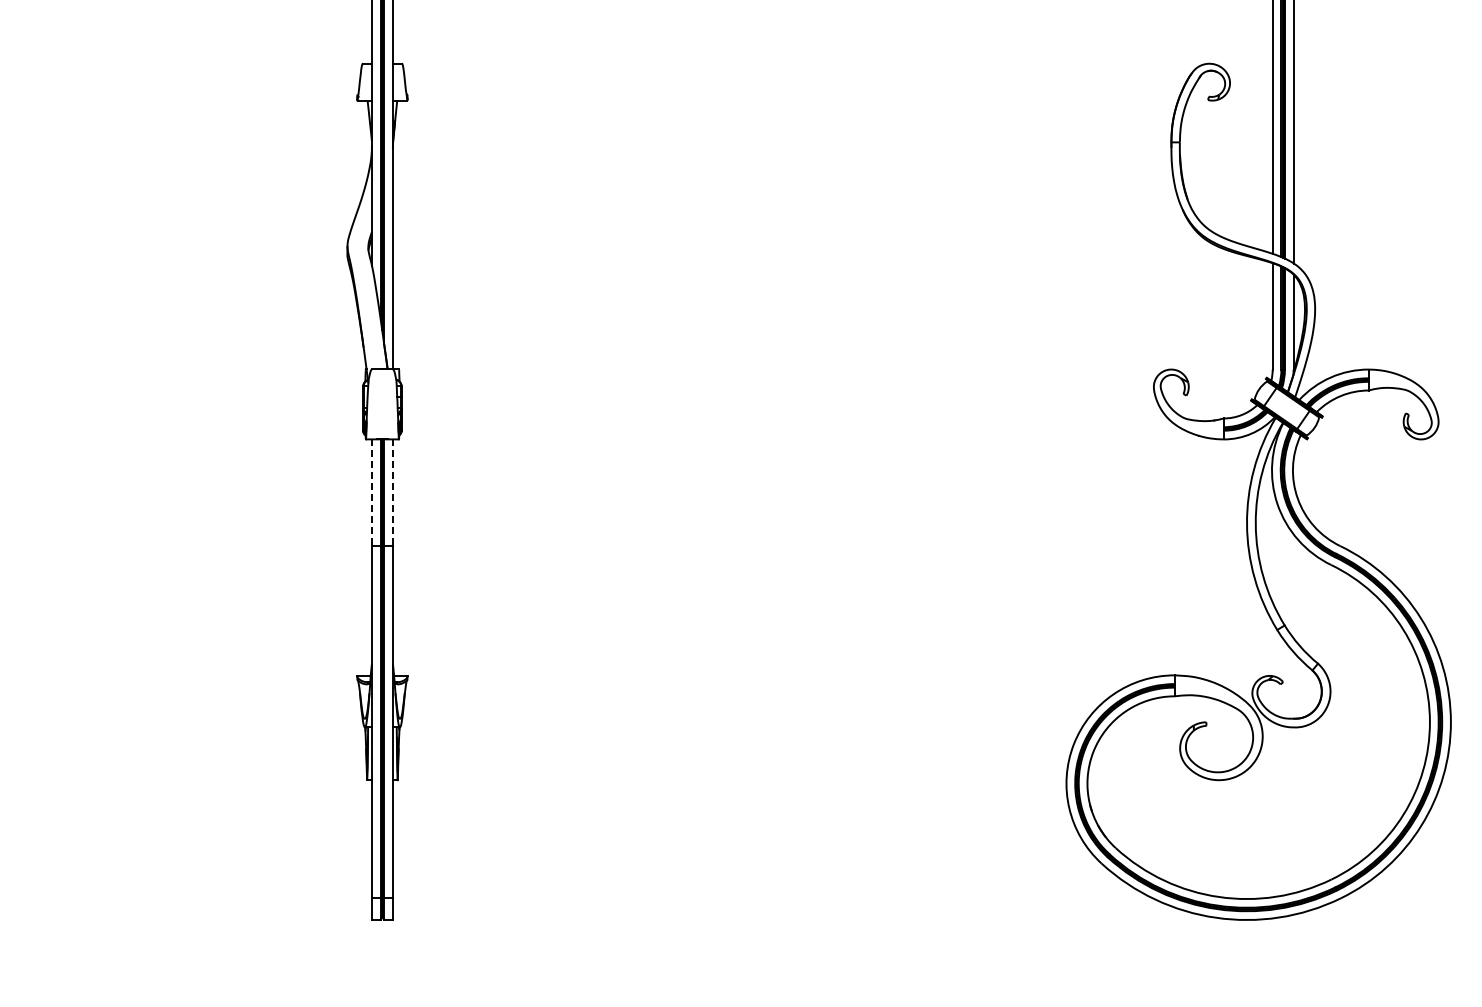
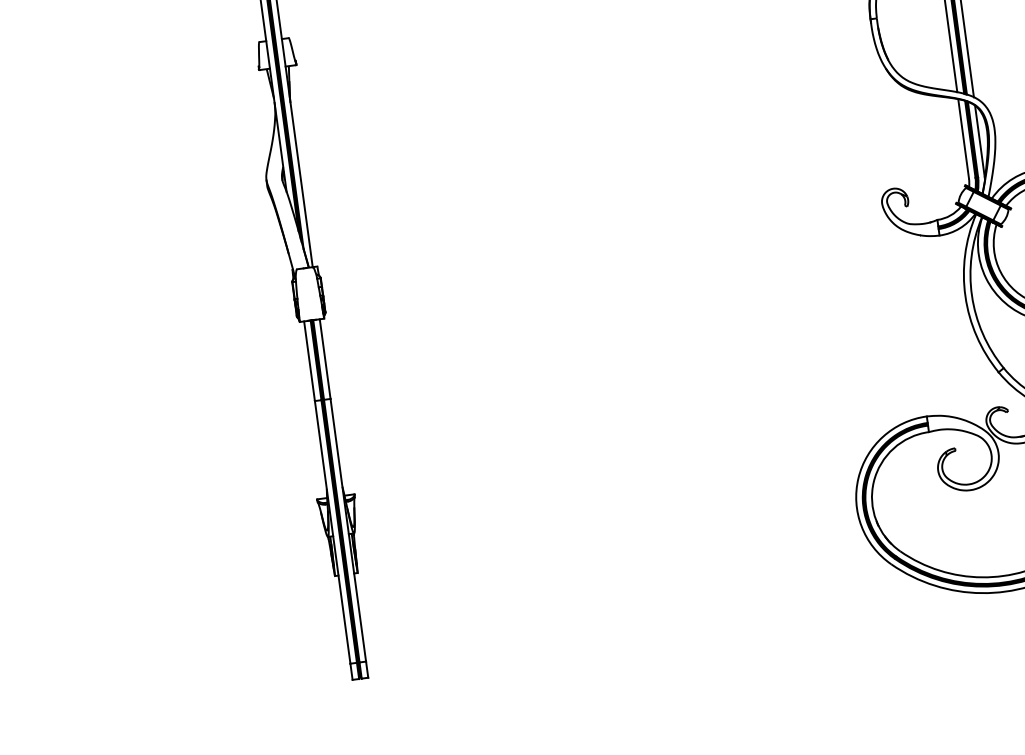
line: (371, 493) -> (309, 361), dashed -> solid
line: (392, 493) -> (324, 359), dashed -> solid

